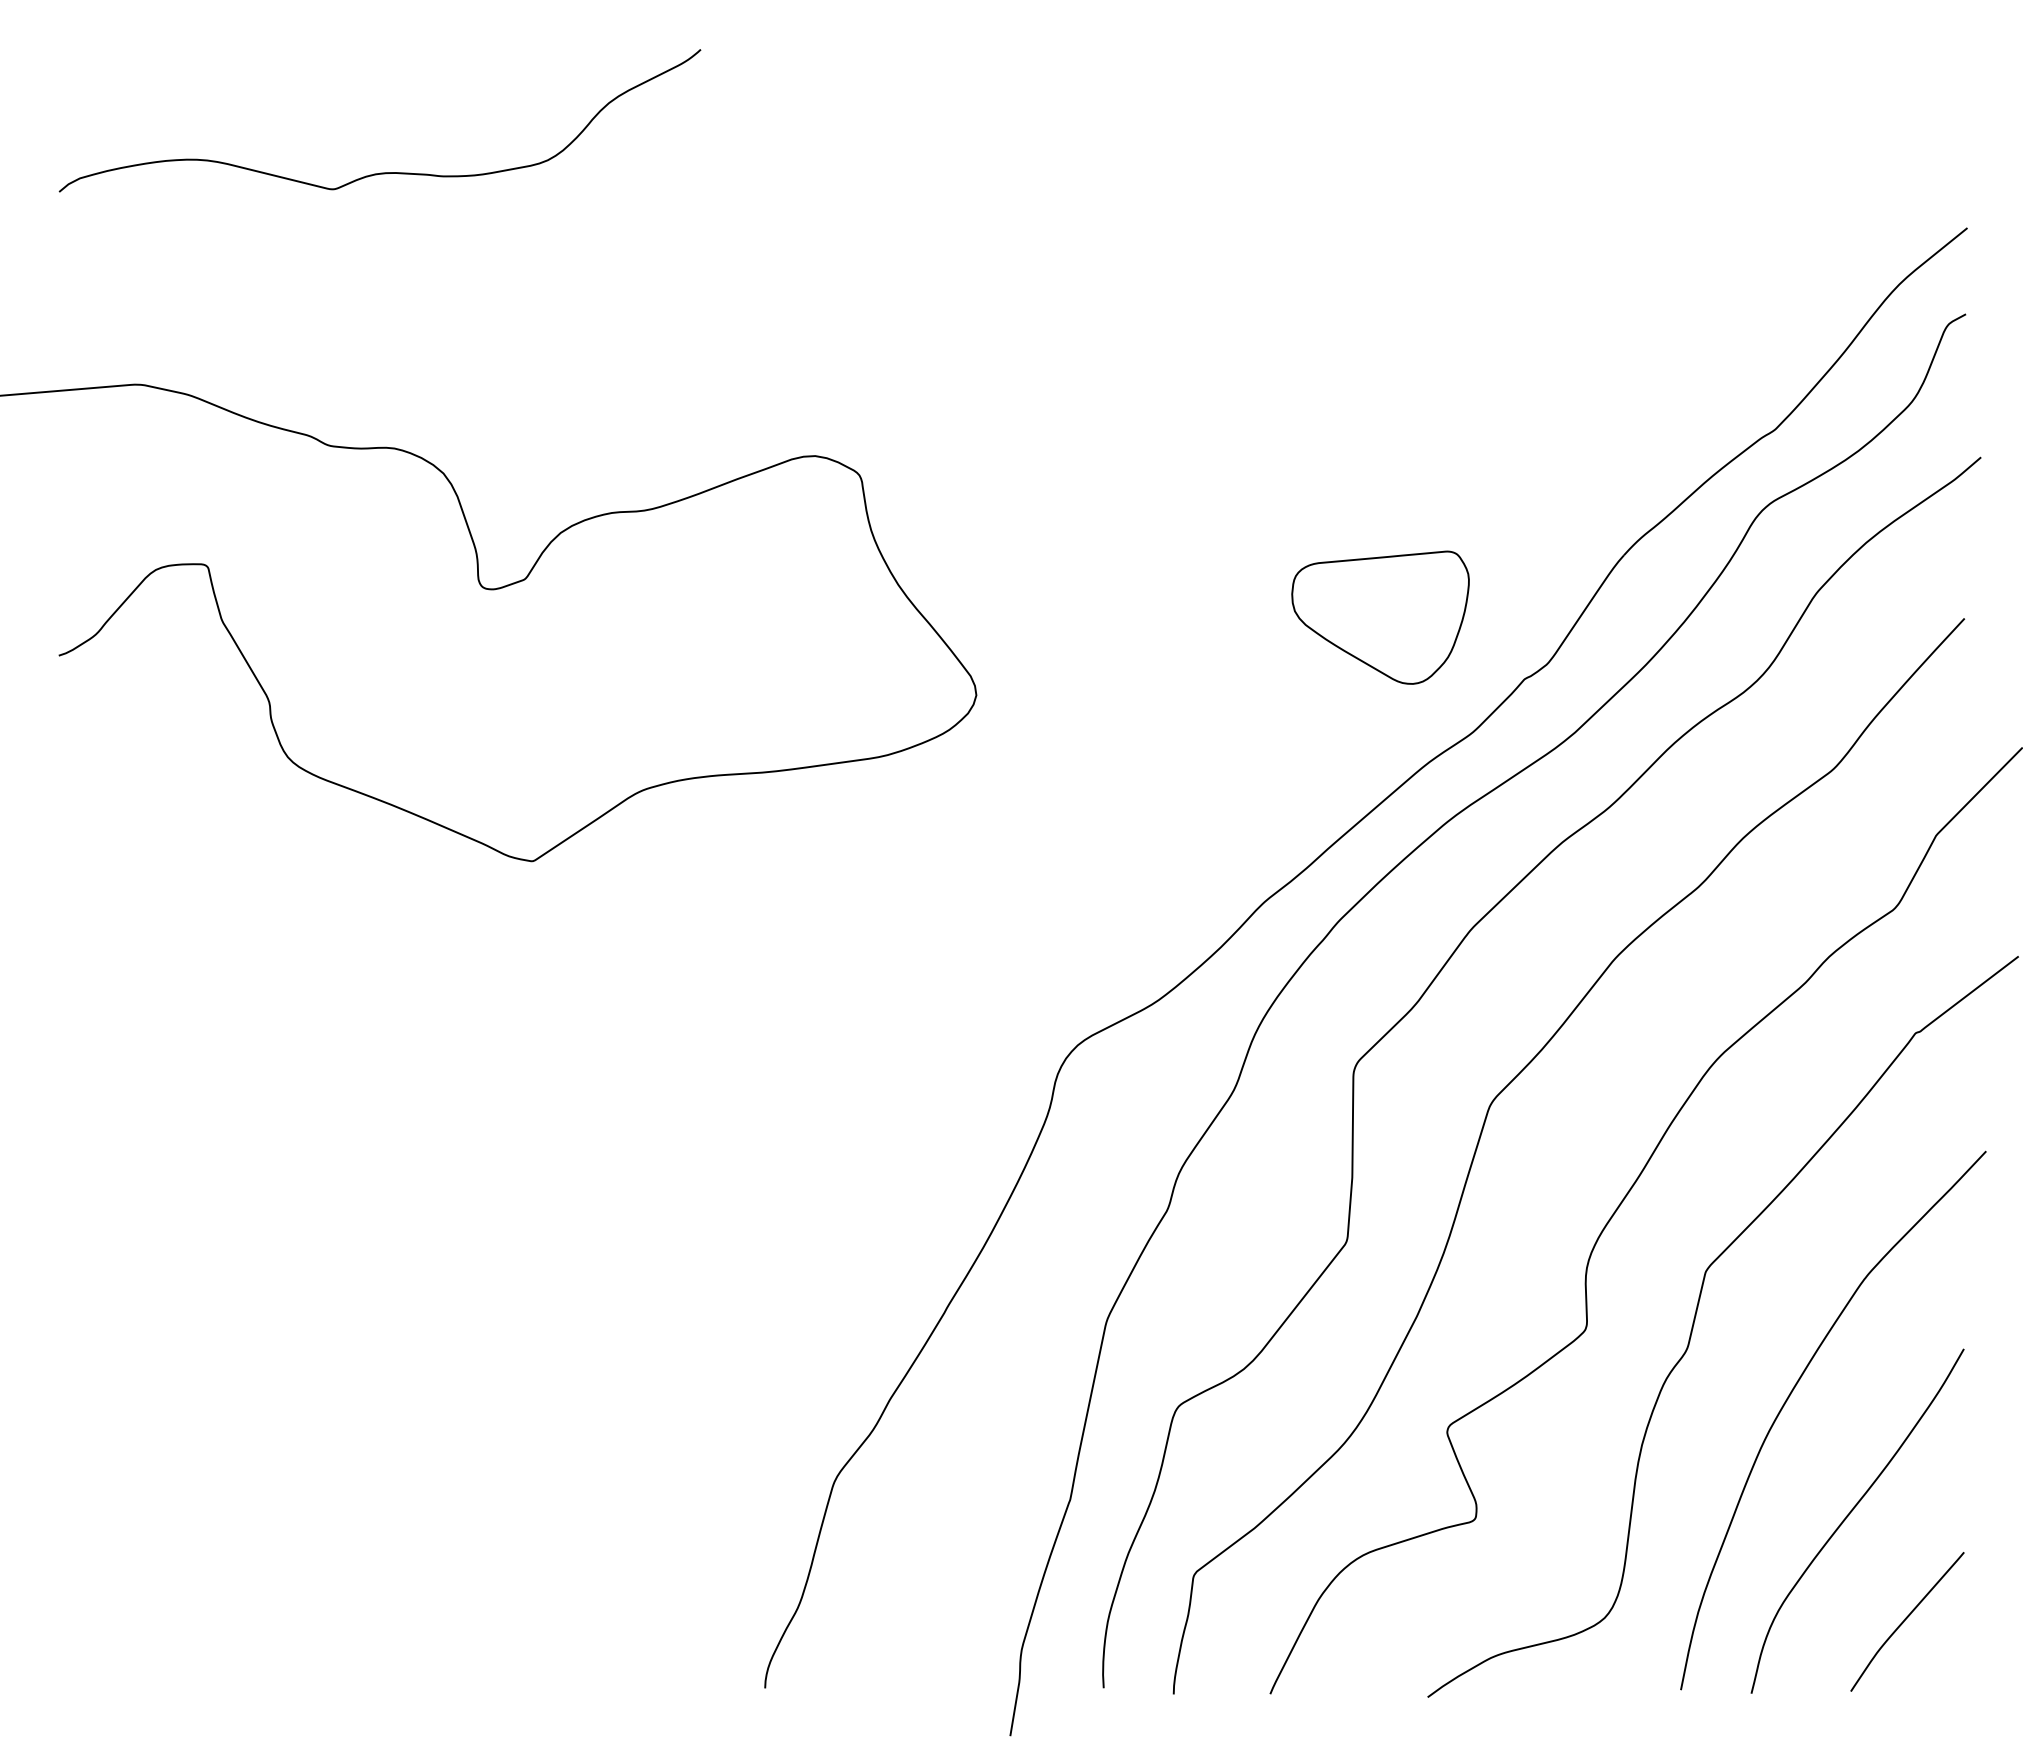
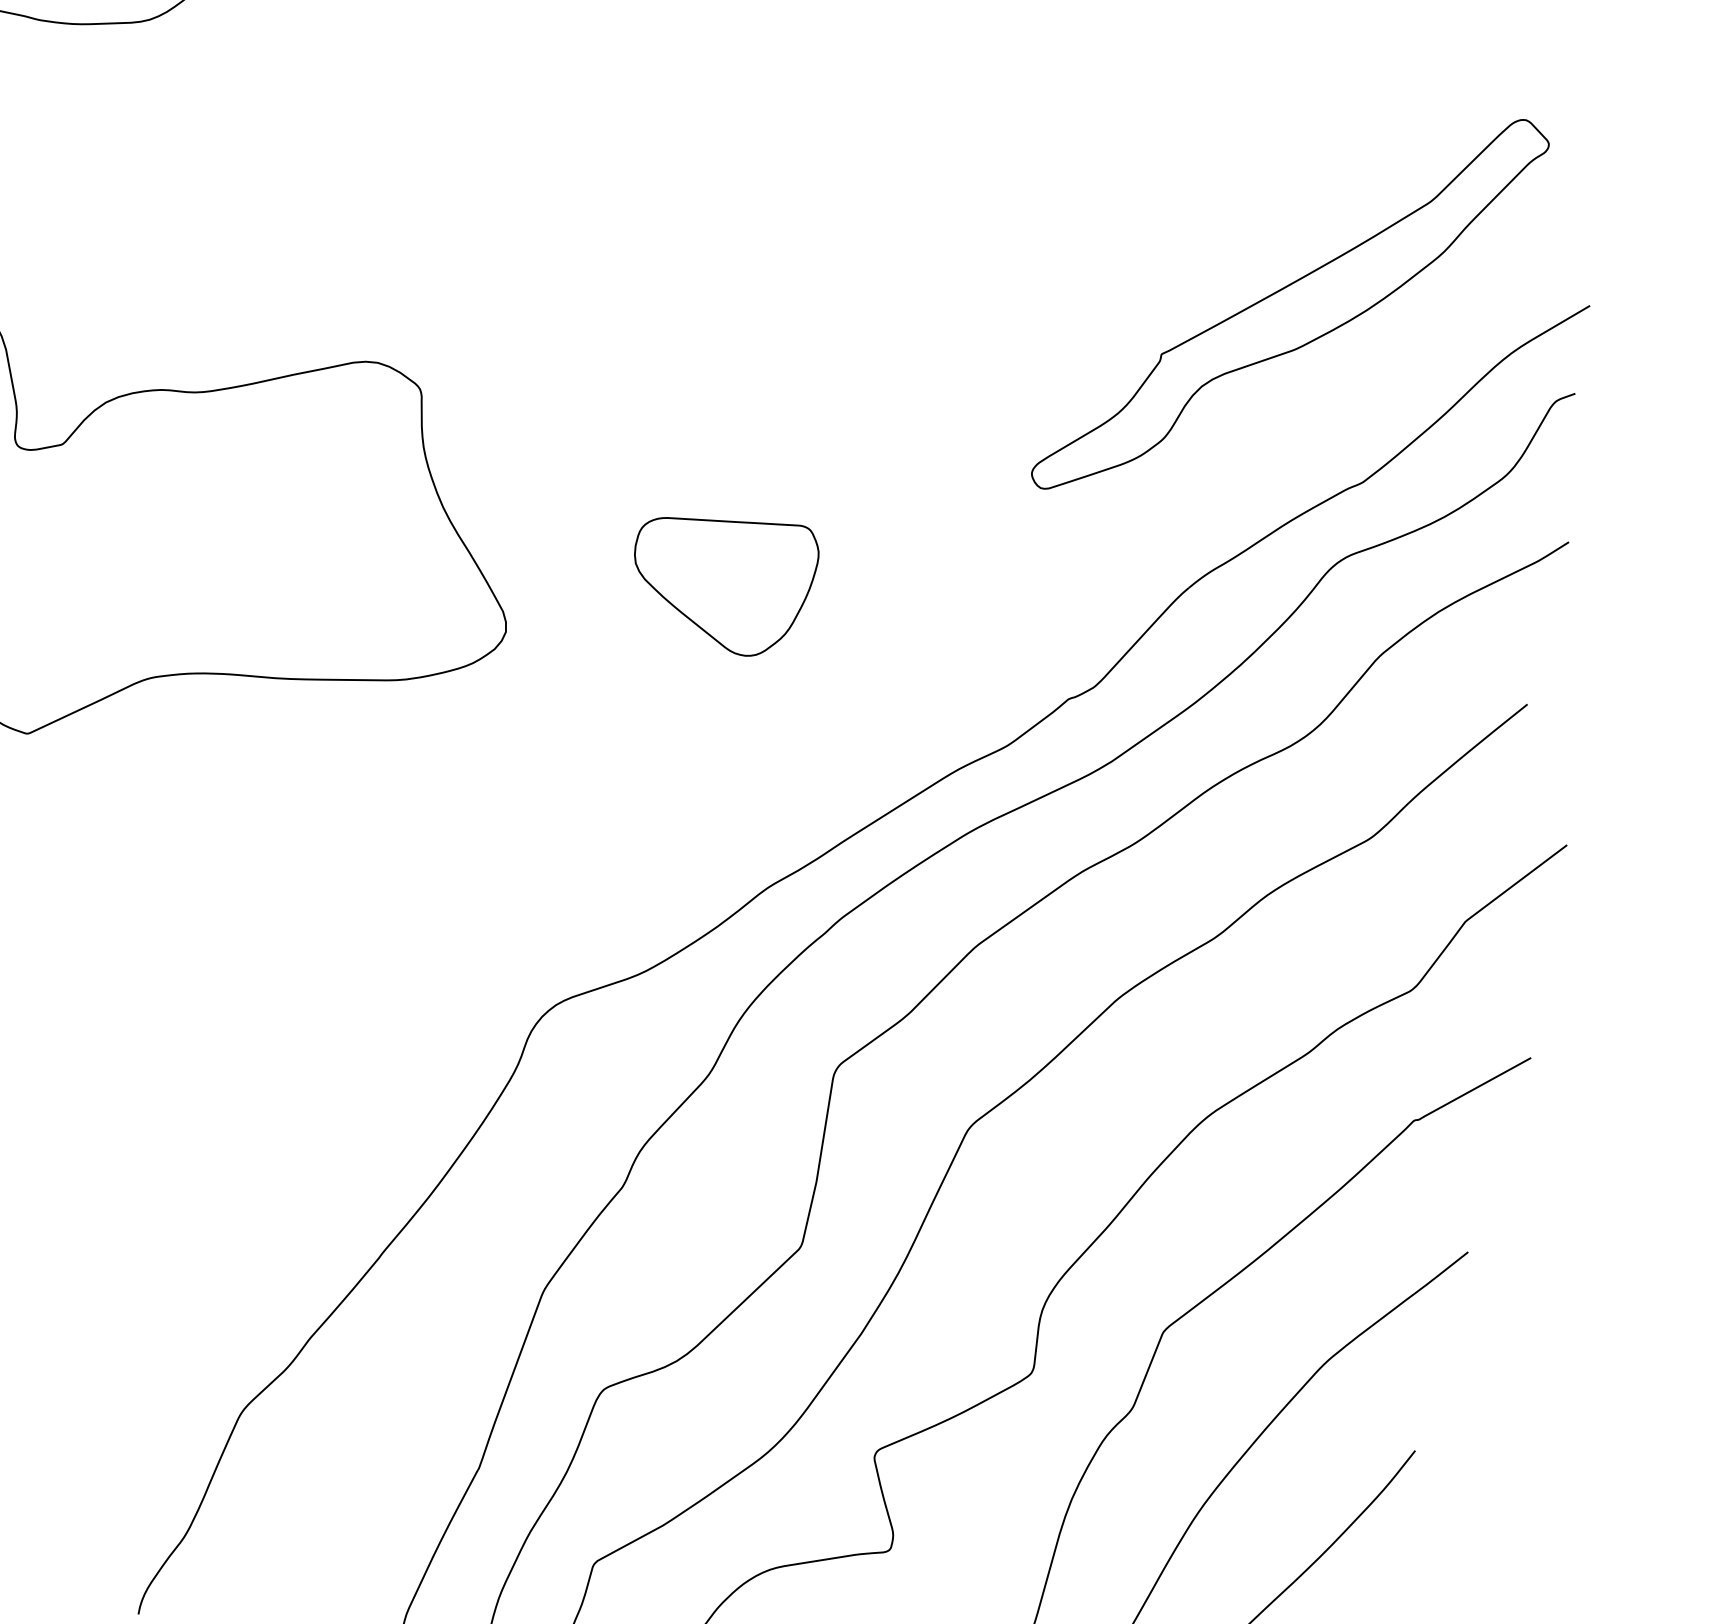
part: (1680, 270) -> (1290, 305), added
part: (1380, 617) -> (722, 582), moved

